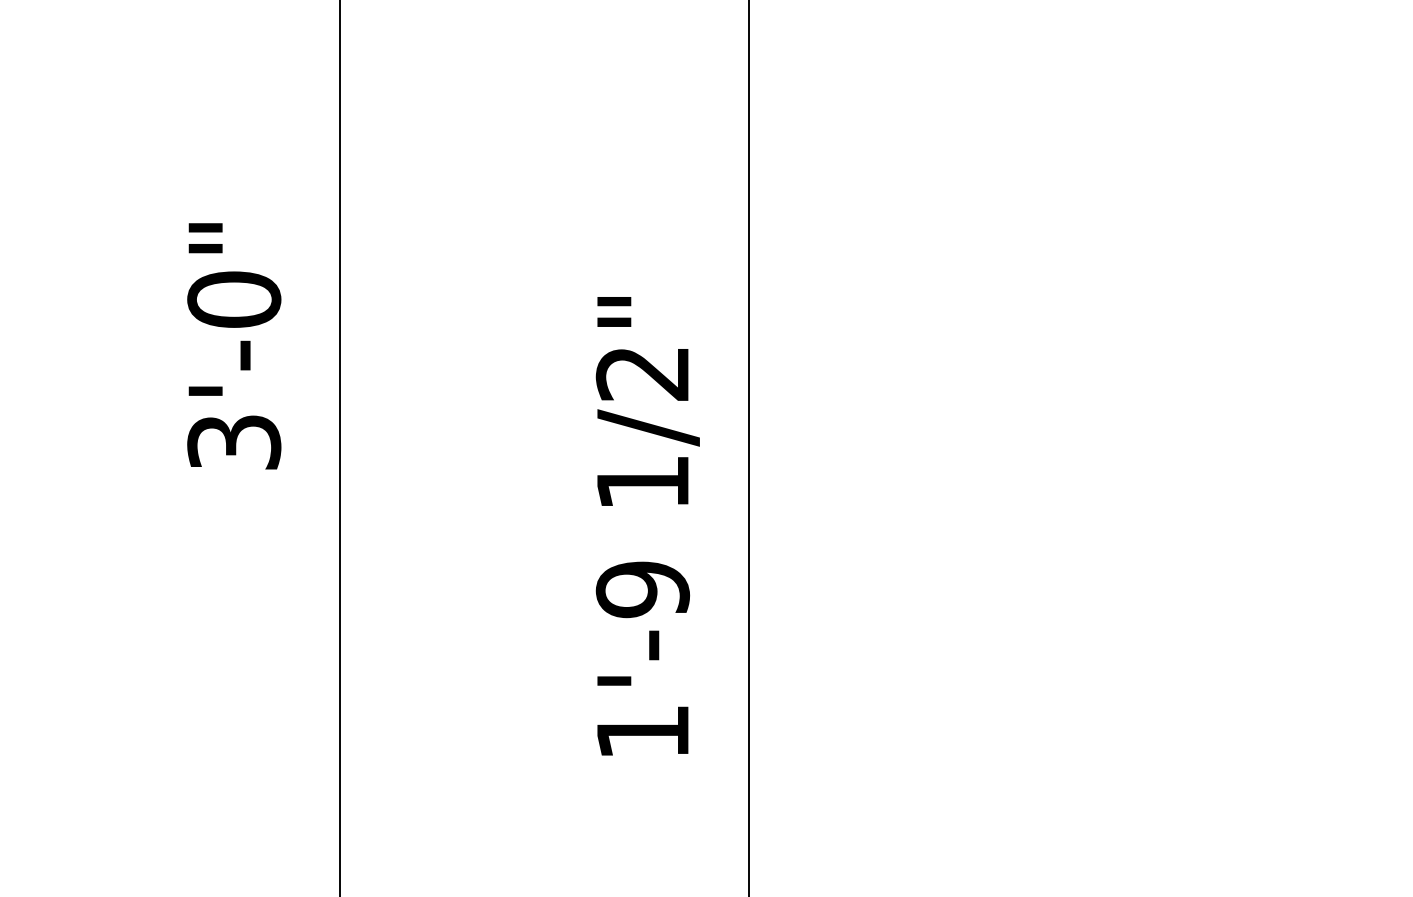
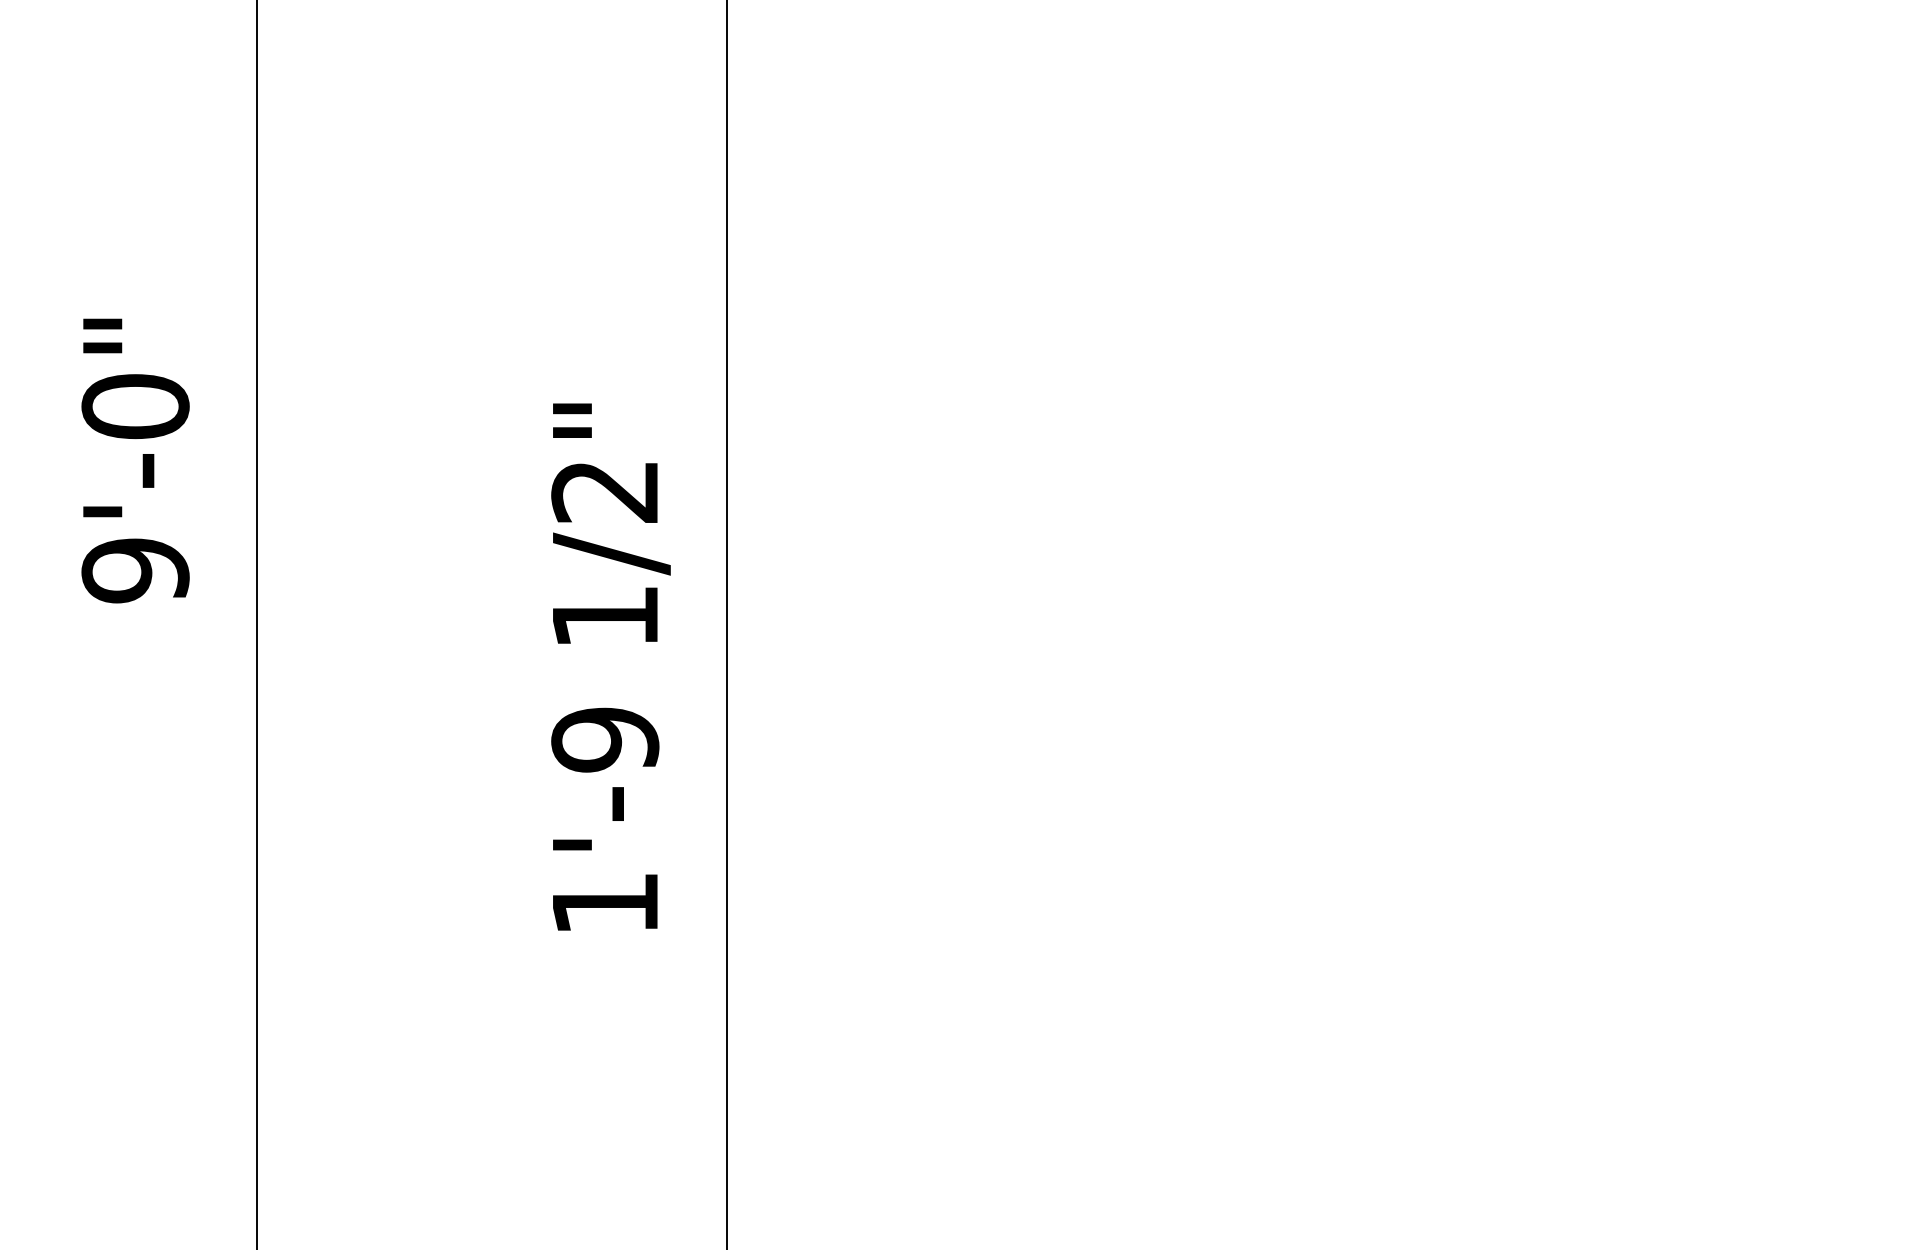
text: (234, 442) -> (135, 570), 3'-0" -> 9'-0"

